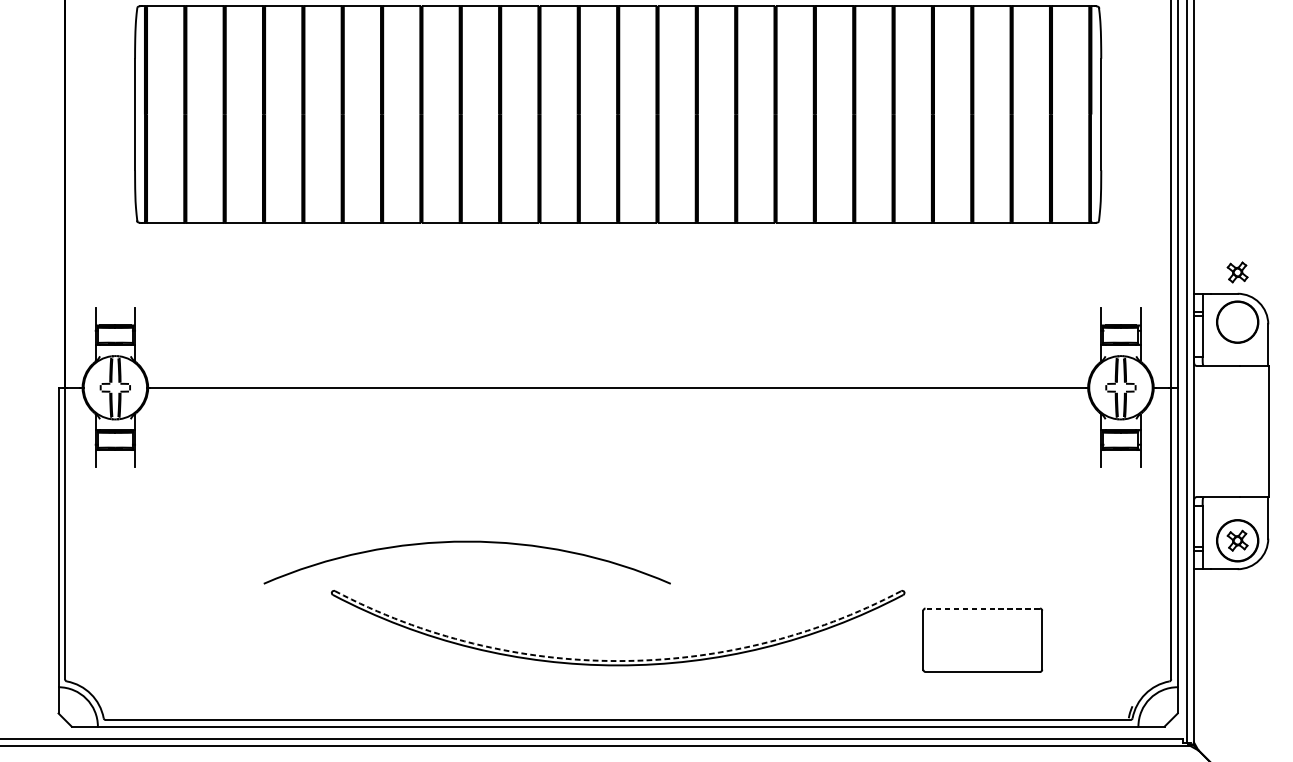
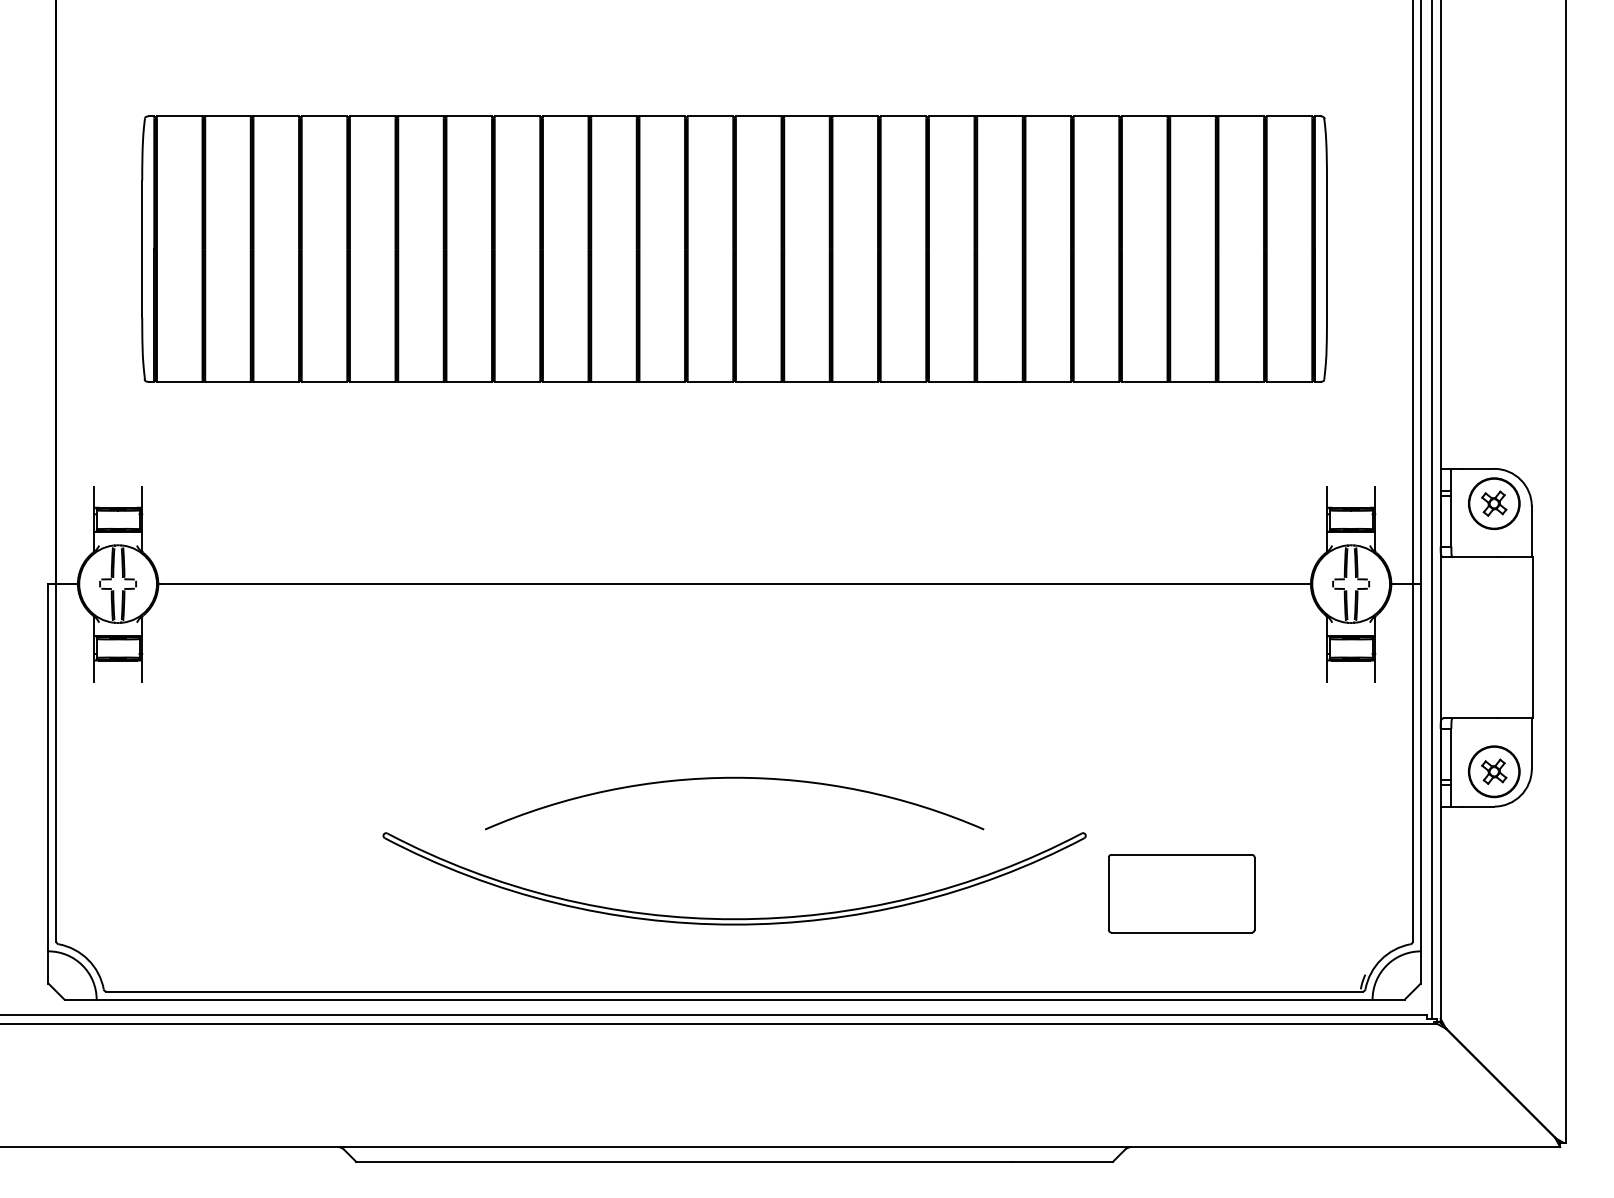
part: (1237, 272) -> (1494, 503), moved
arc: (467, 542) -> (734, 778), moved
line: (982, 608) -> (1181, 854), dashed -> solid
arc: (618, 661) -> (734, 919), dashed -> solid

